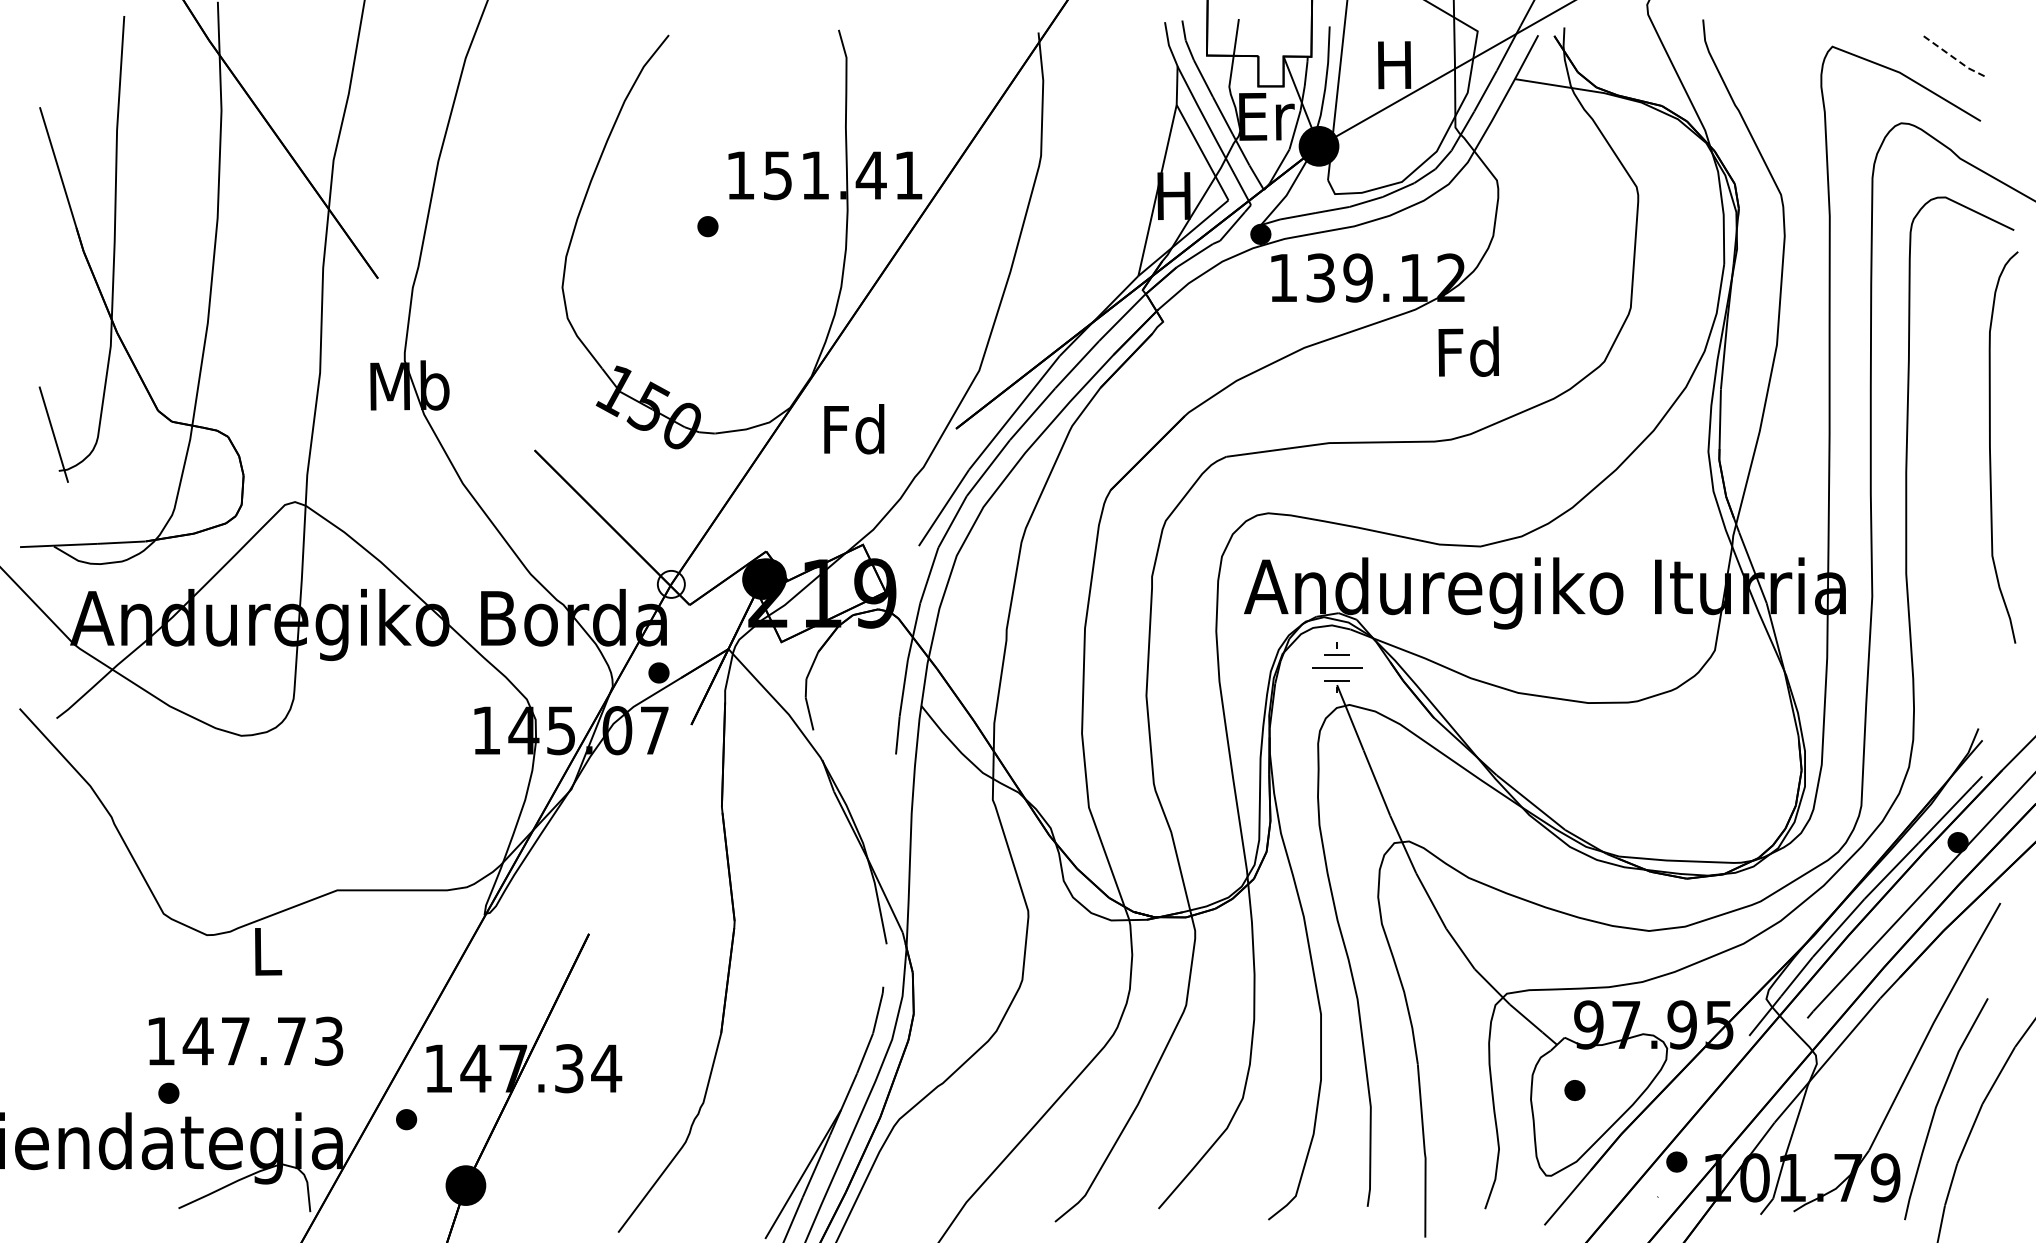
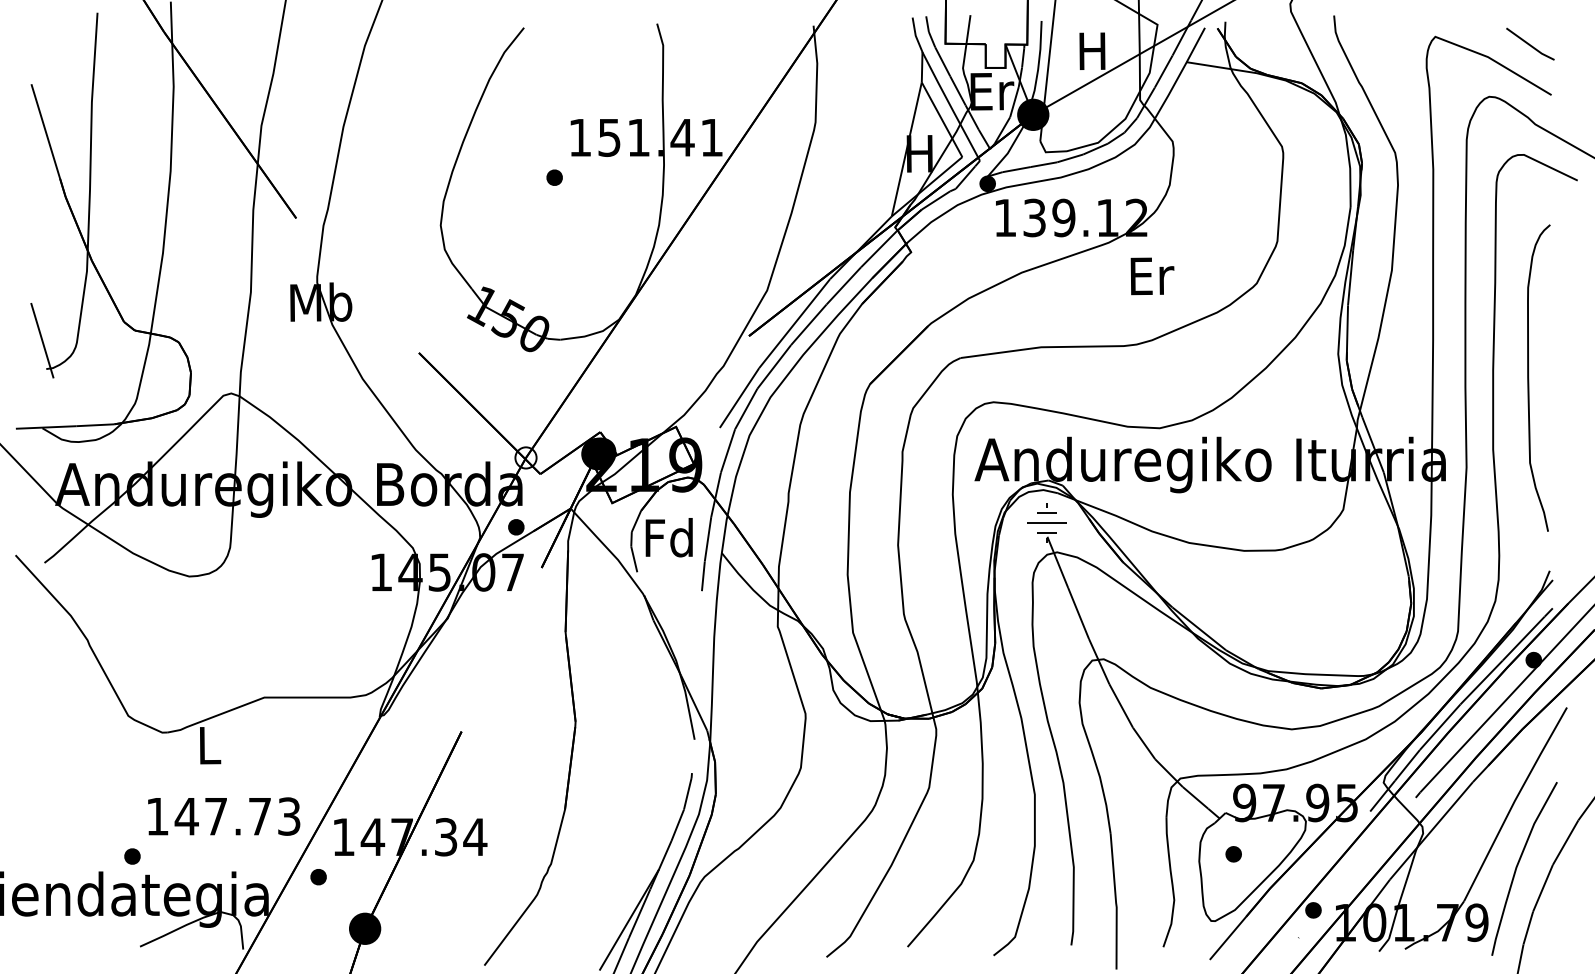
line: (1953, 57) -> (1530, 45), dashed -> solid
text: (1468, 351) -> (1150, 275), Fd -> Er
text: (854, 429) -> (669, 537), moved
curve: (1990, 447) -> (1528, 378), moved
text: (245, 1040) -> (223, 815), moved

